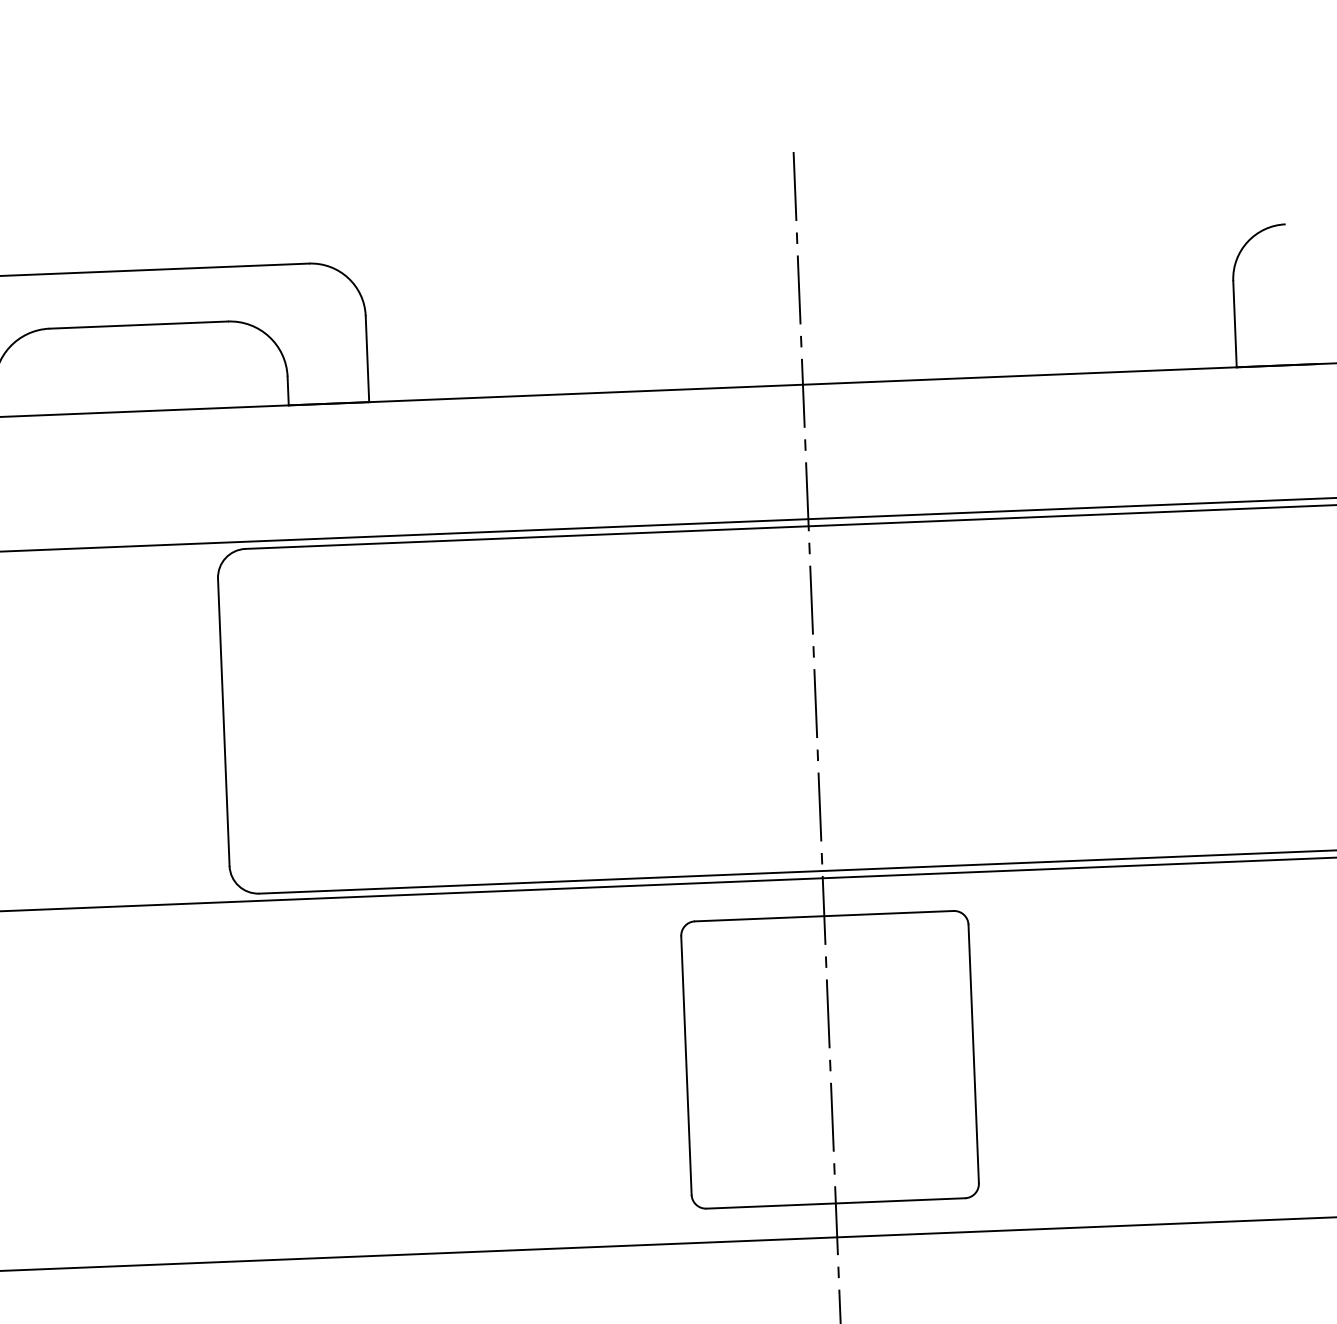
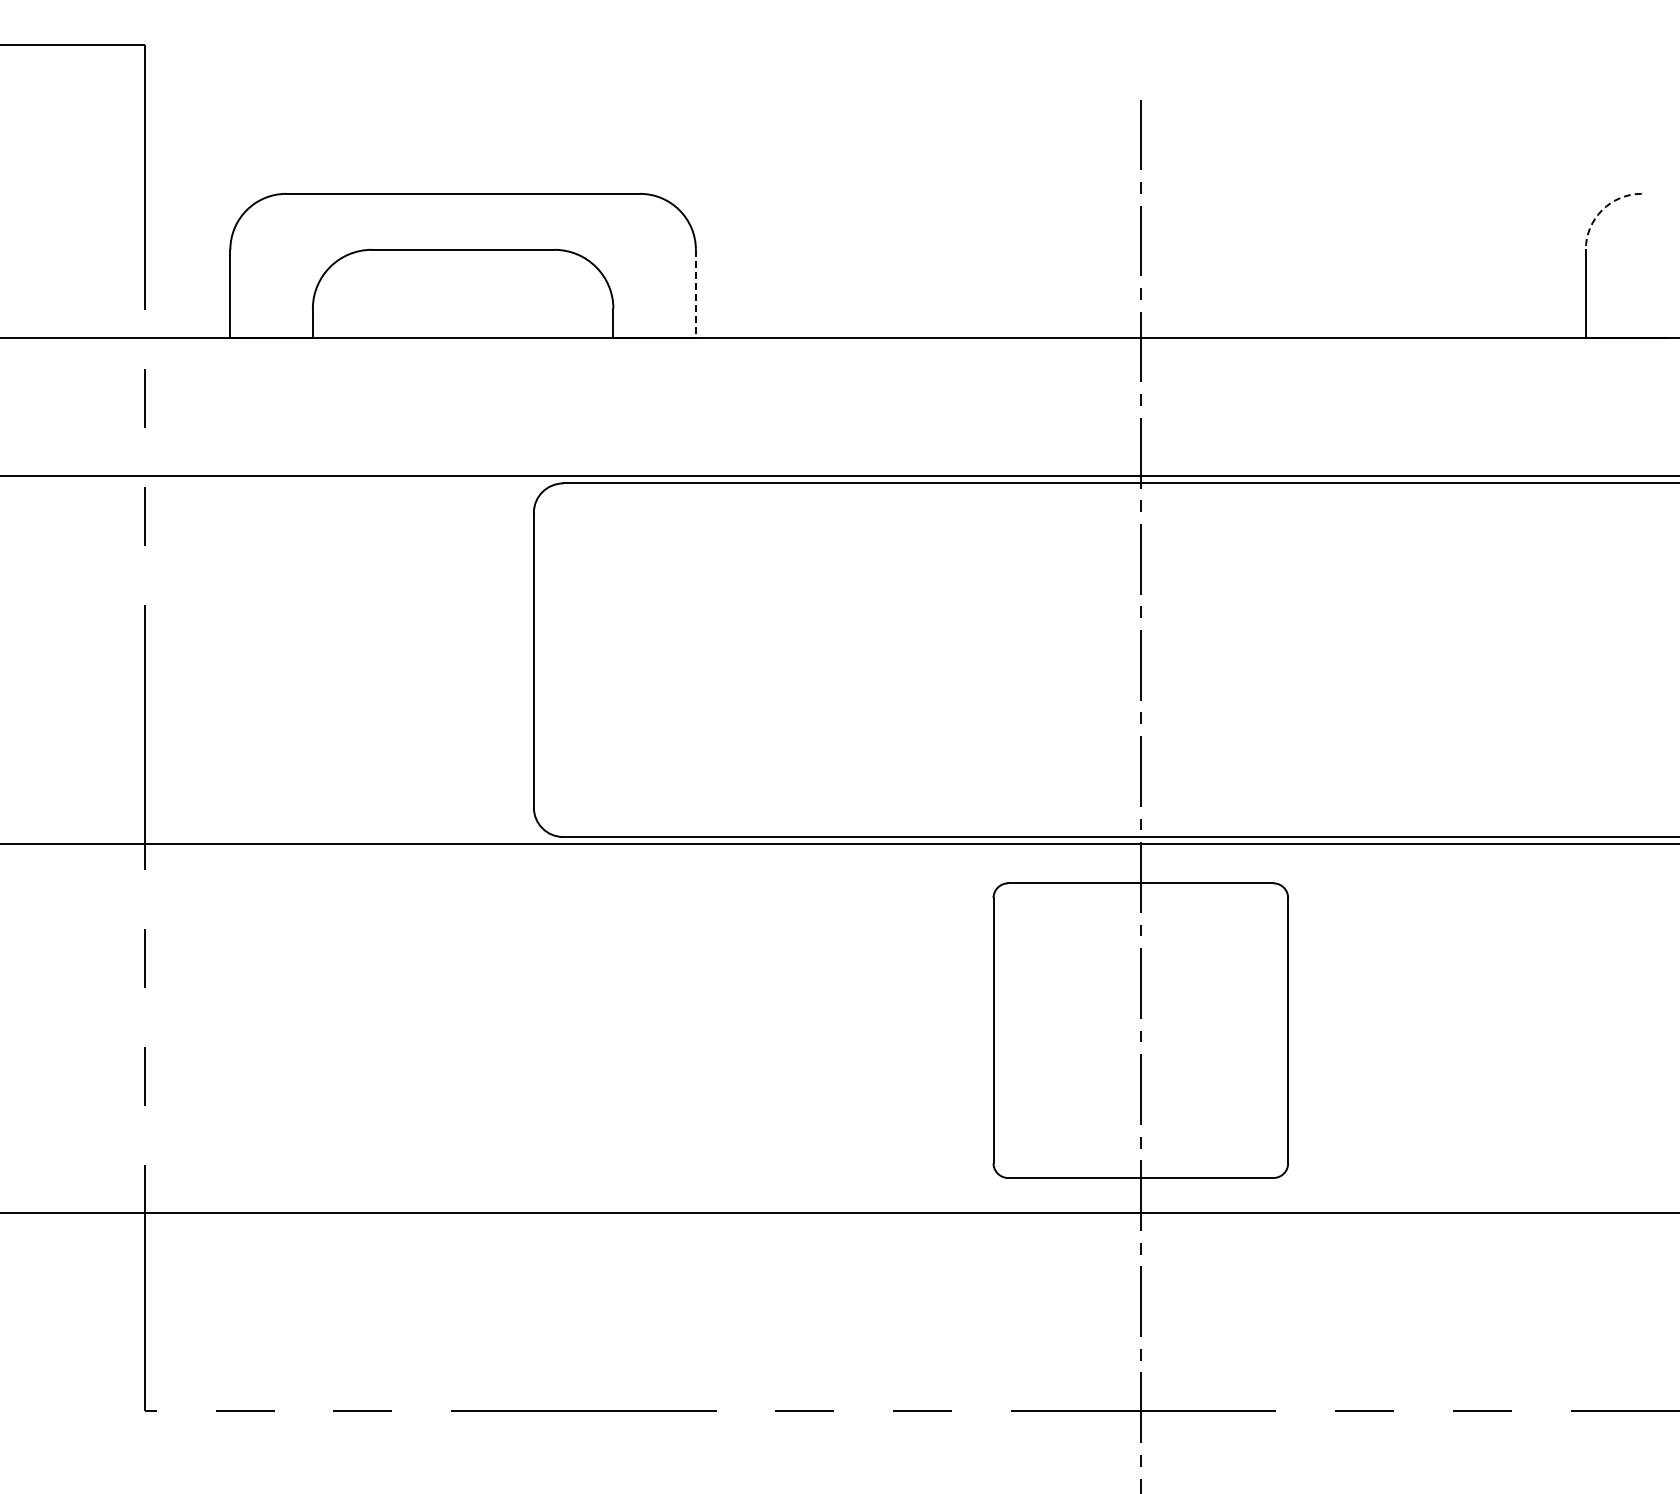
arc: (1248, 242) -> (1602, 210), solid -> dashed
line: (367, 359) -> (695, 294), solid -> dashed

